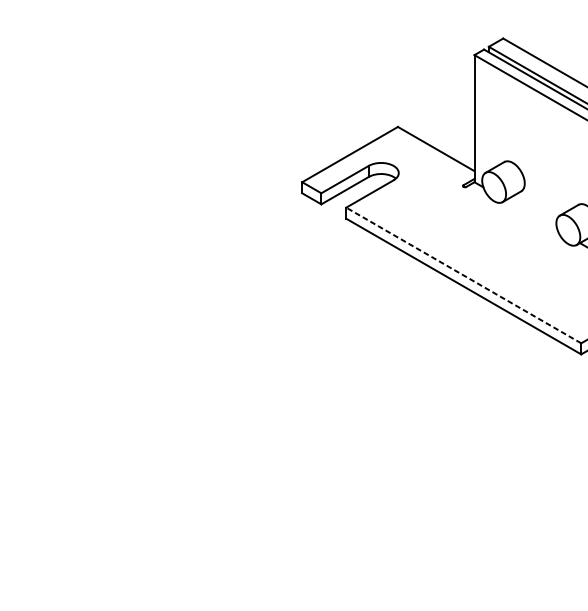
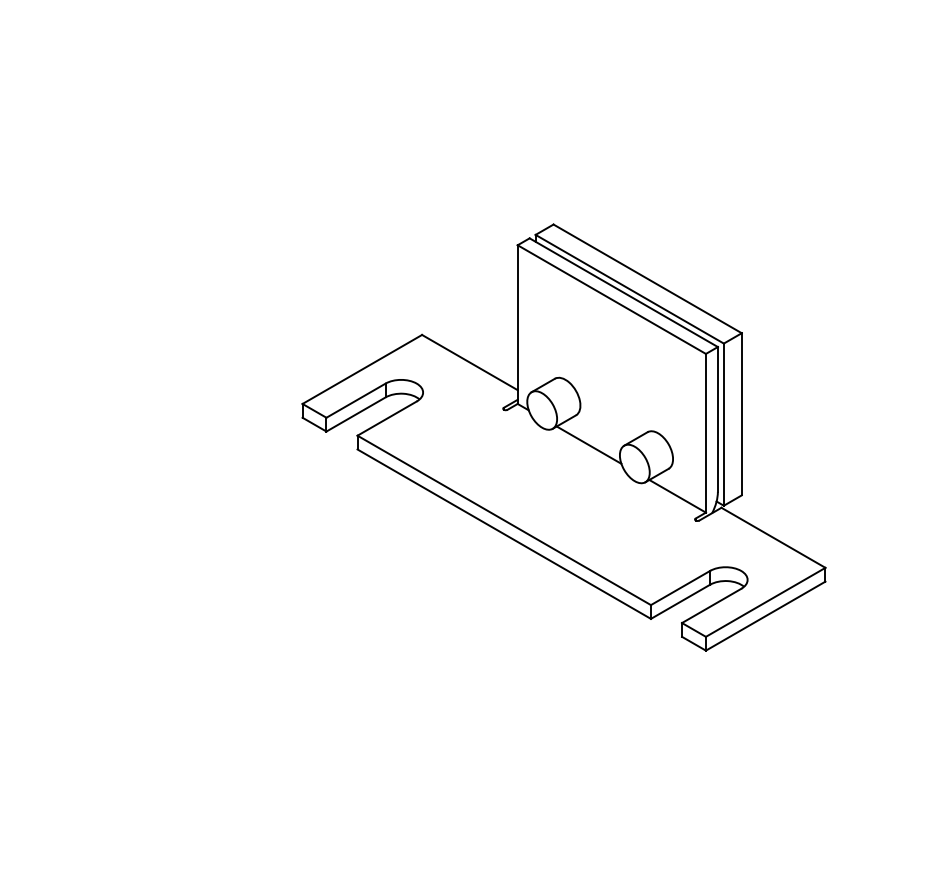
line: (531, 214) -> (588, 444), added
line: (463, 275) -> (503, 520), dashed -> solid

